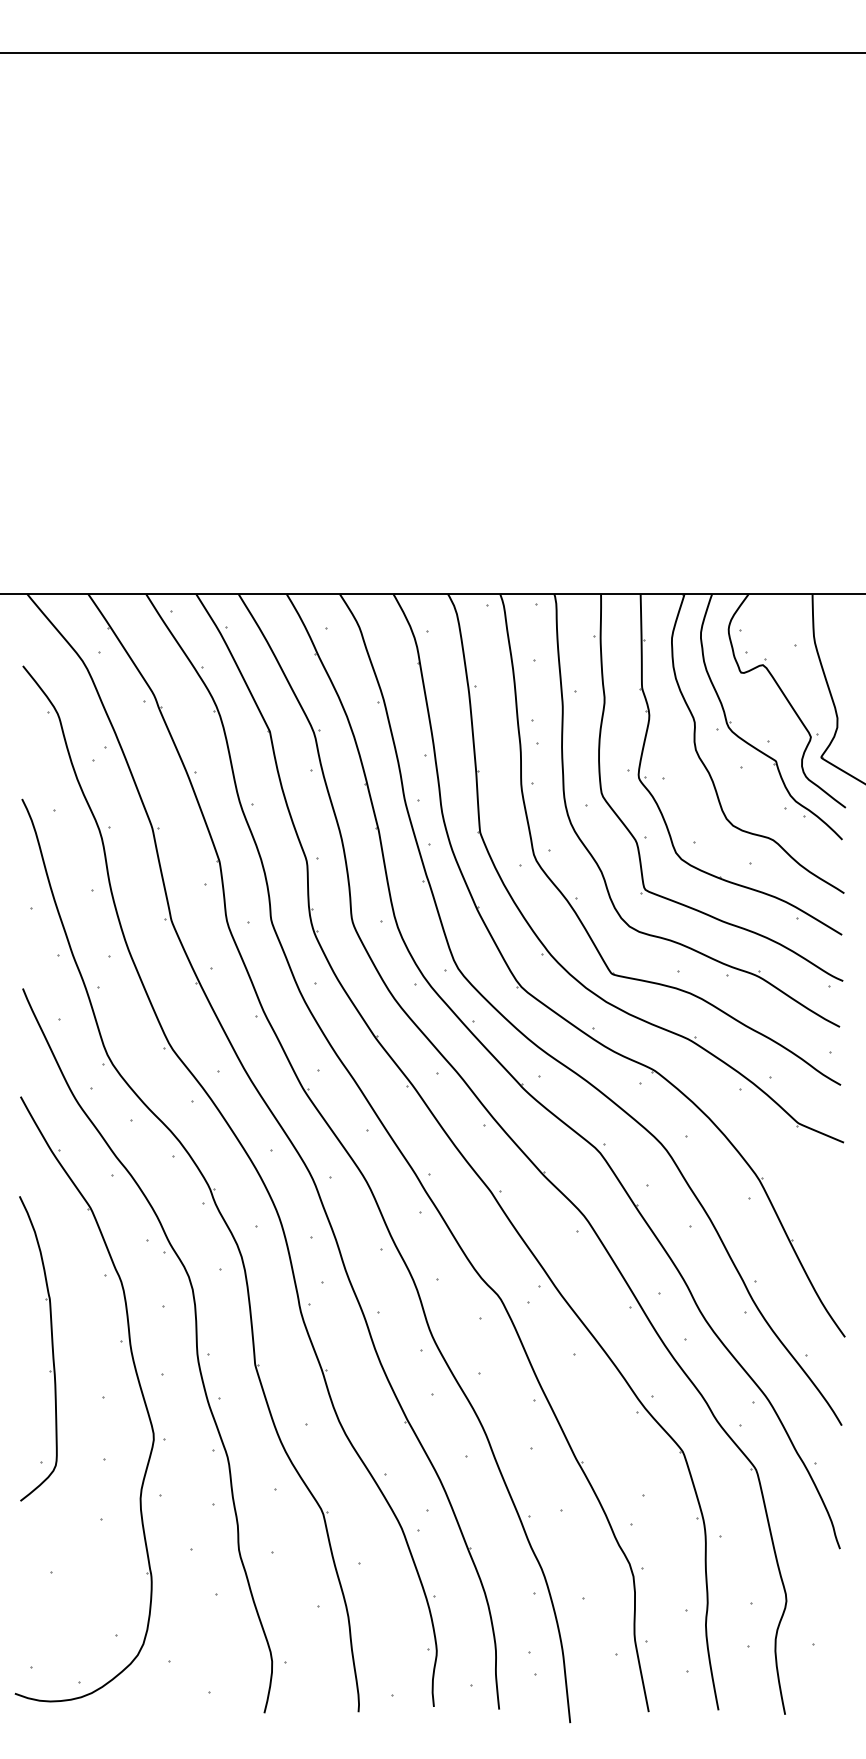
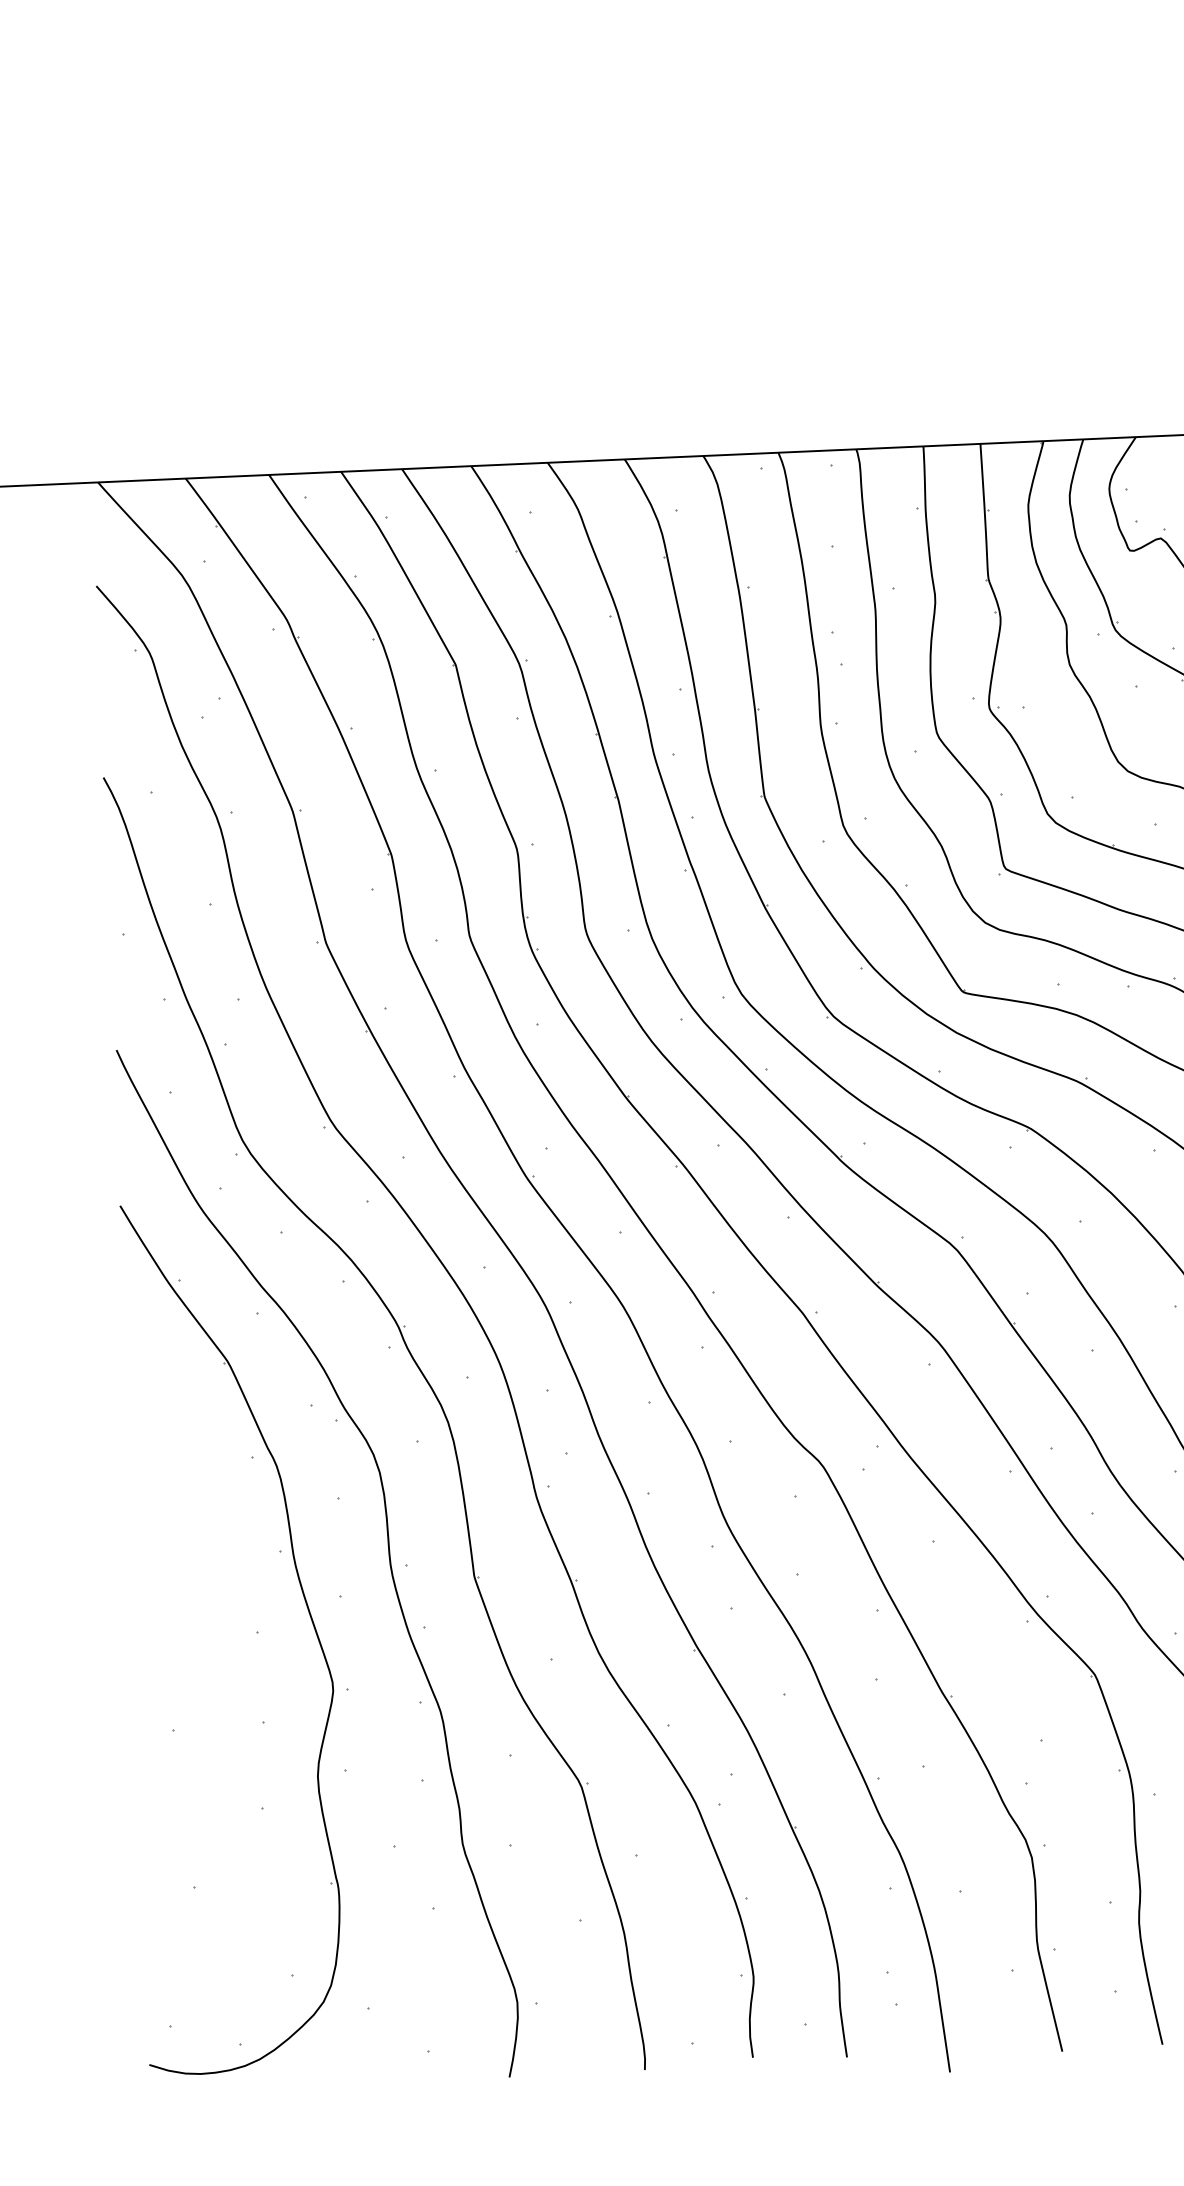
part: (51, 1348) -> (180, 1566), removed

